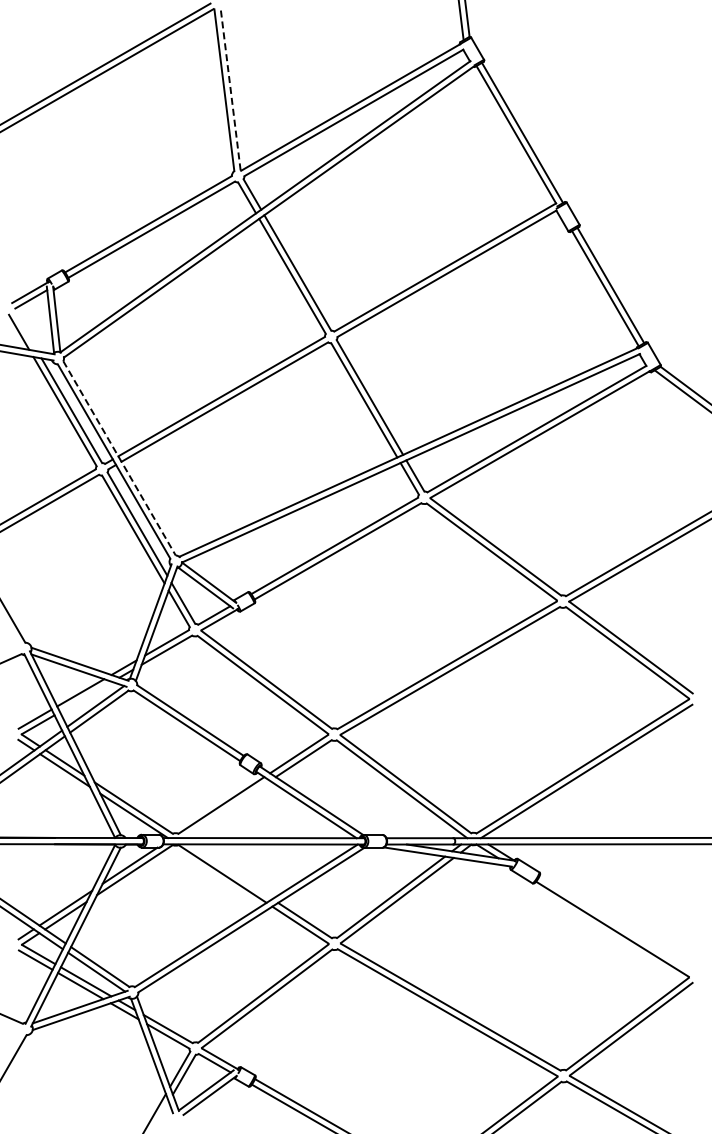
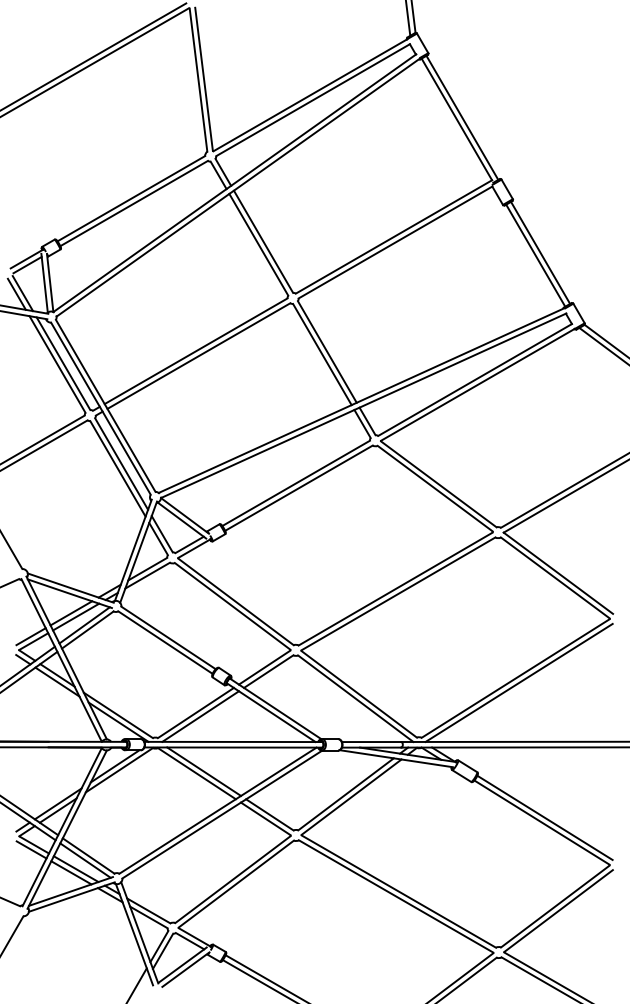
line: (230, 88) -> (203, 78), dashed -> solid
line: (25, 331) -> (22, 293), added
line: (119, 458) -> (105, 405), dashed -> solid
line: (86, 696) -> (76, 616), added
line: (226, 809) -> (200, 716), added
line: (230, 871) -> (203, 771), added
line: (615, 923) -> (544, 817), added

